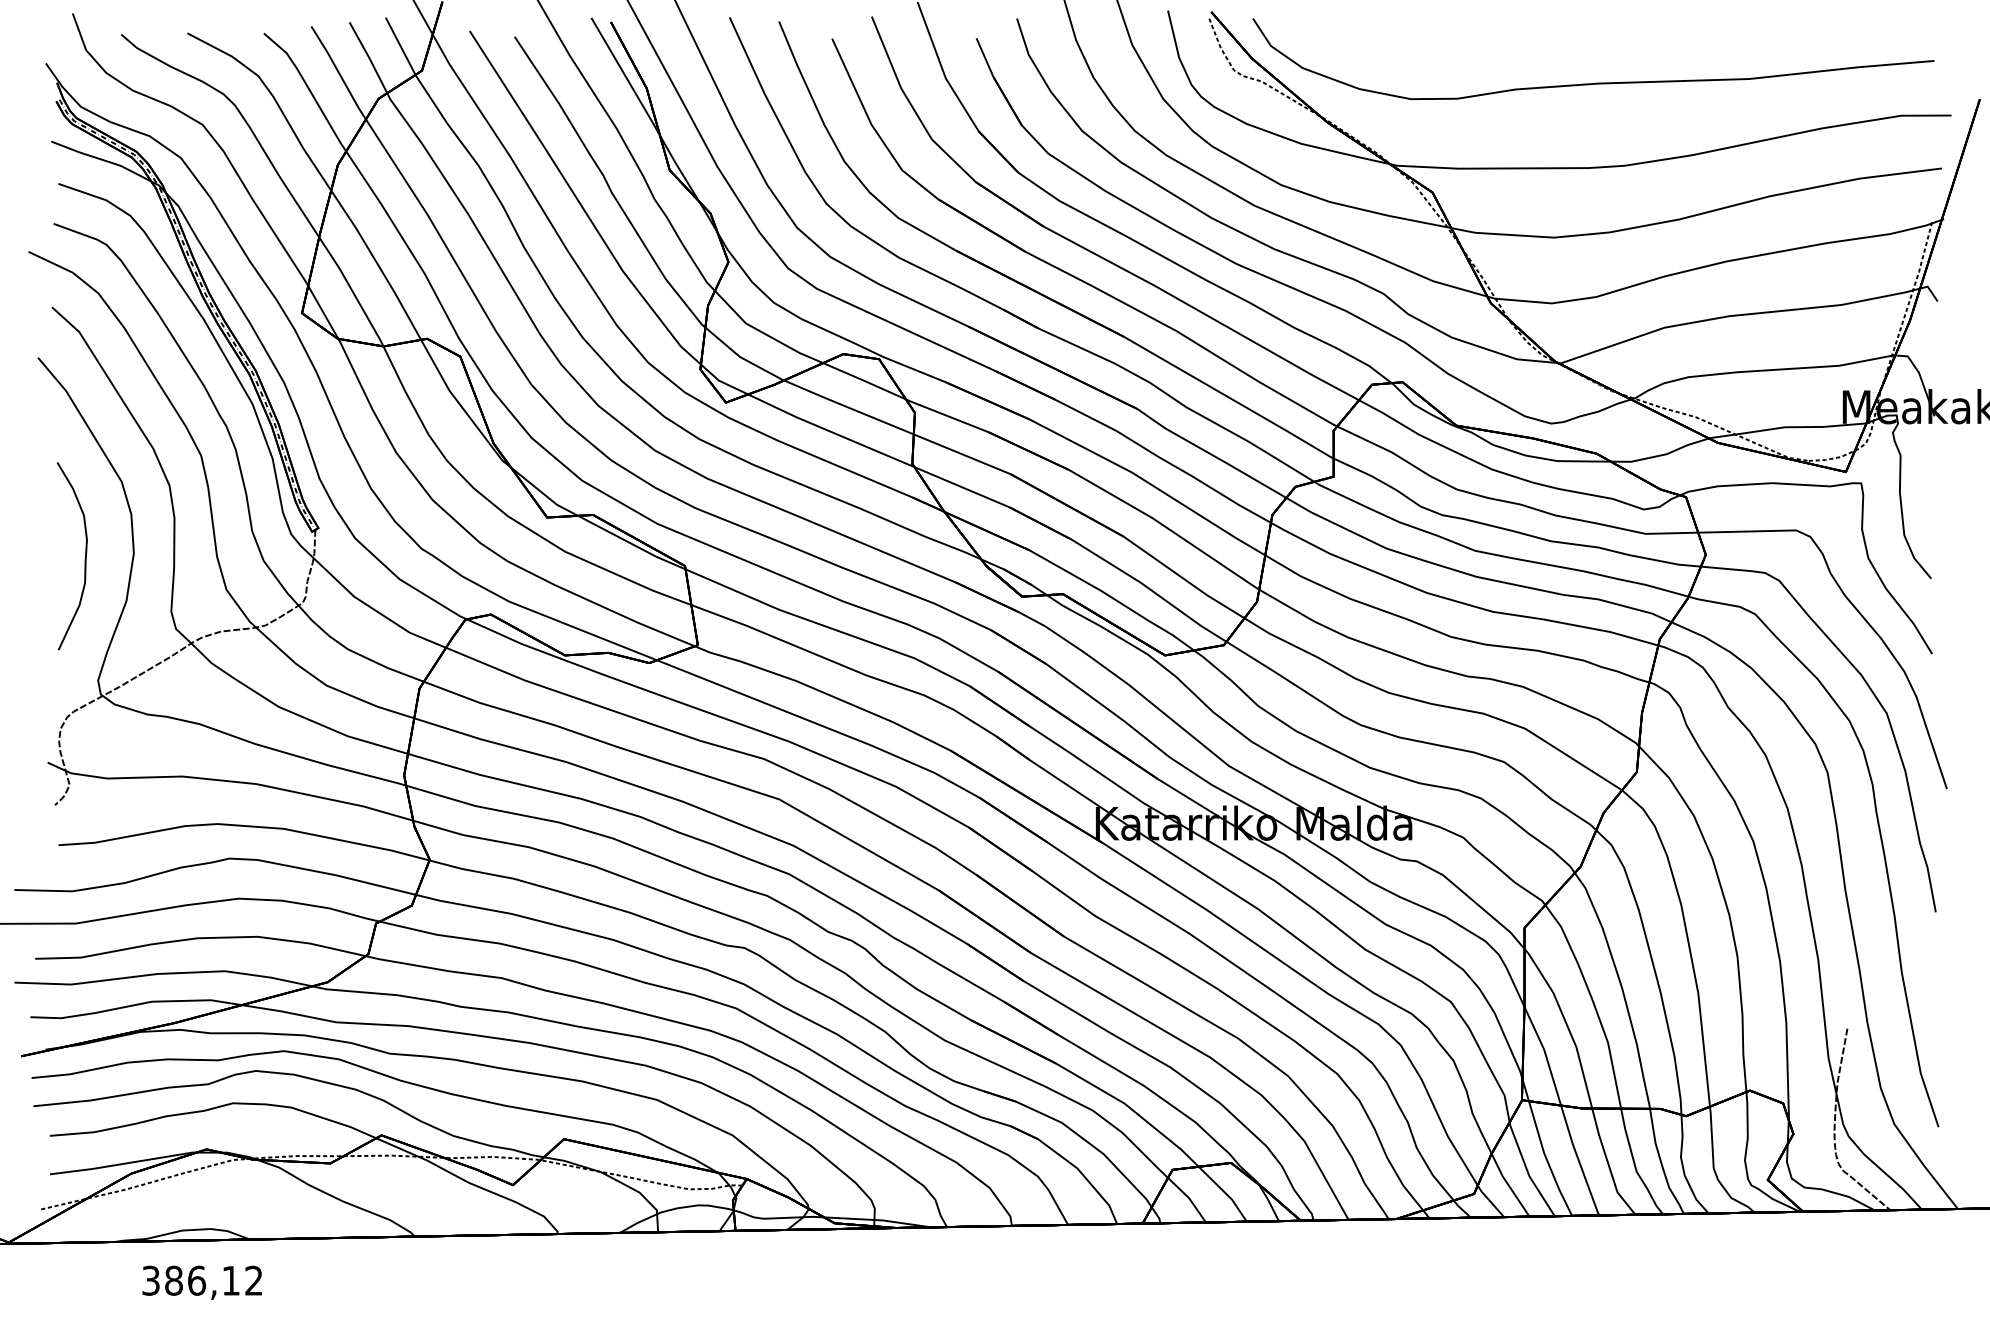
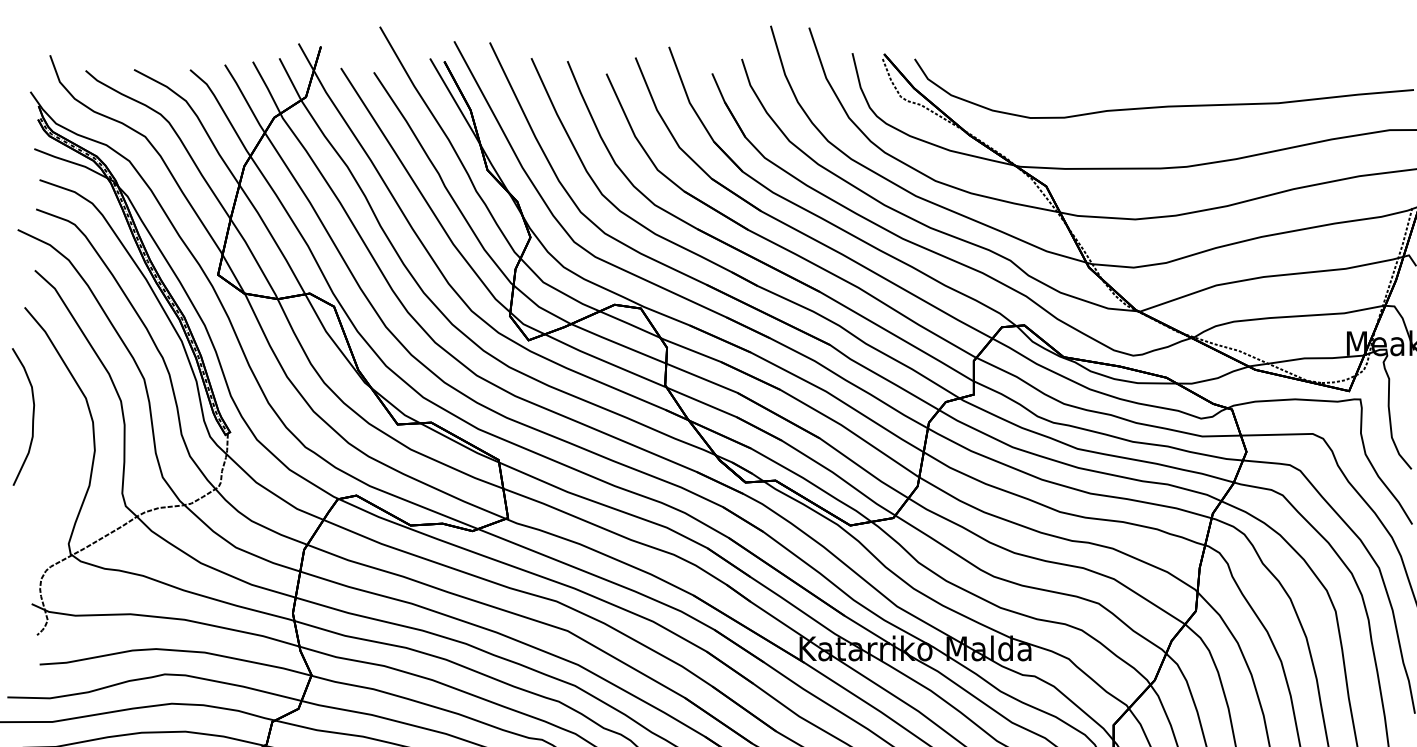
curve: (84, 558) -> (32, 418), moved

